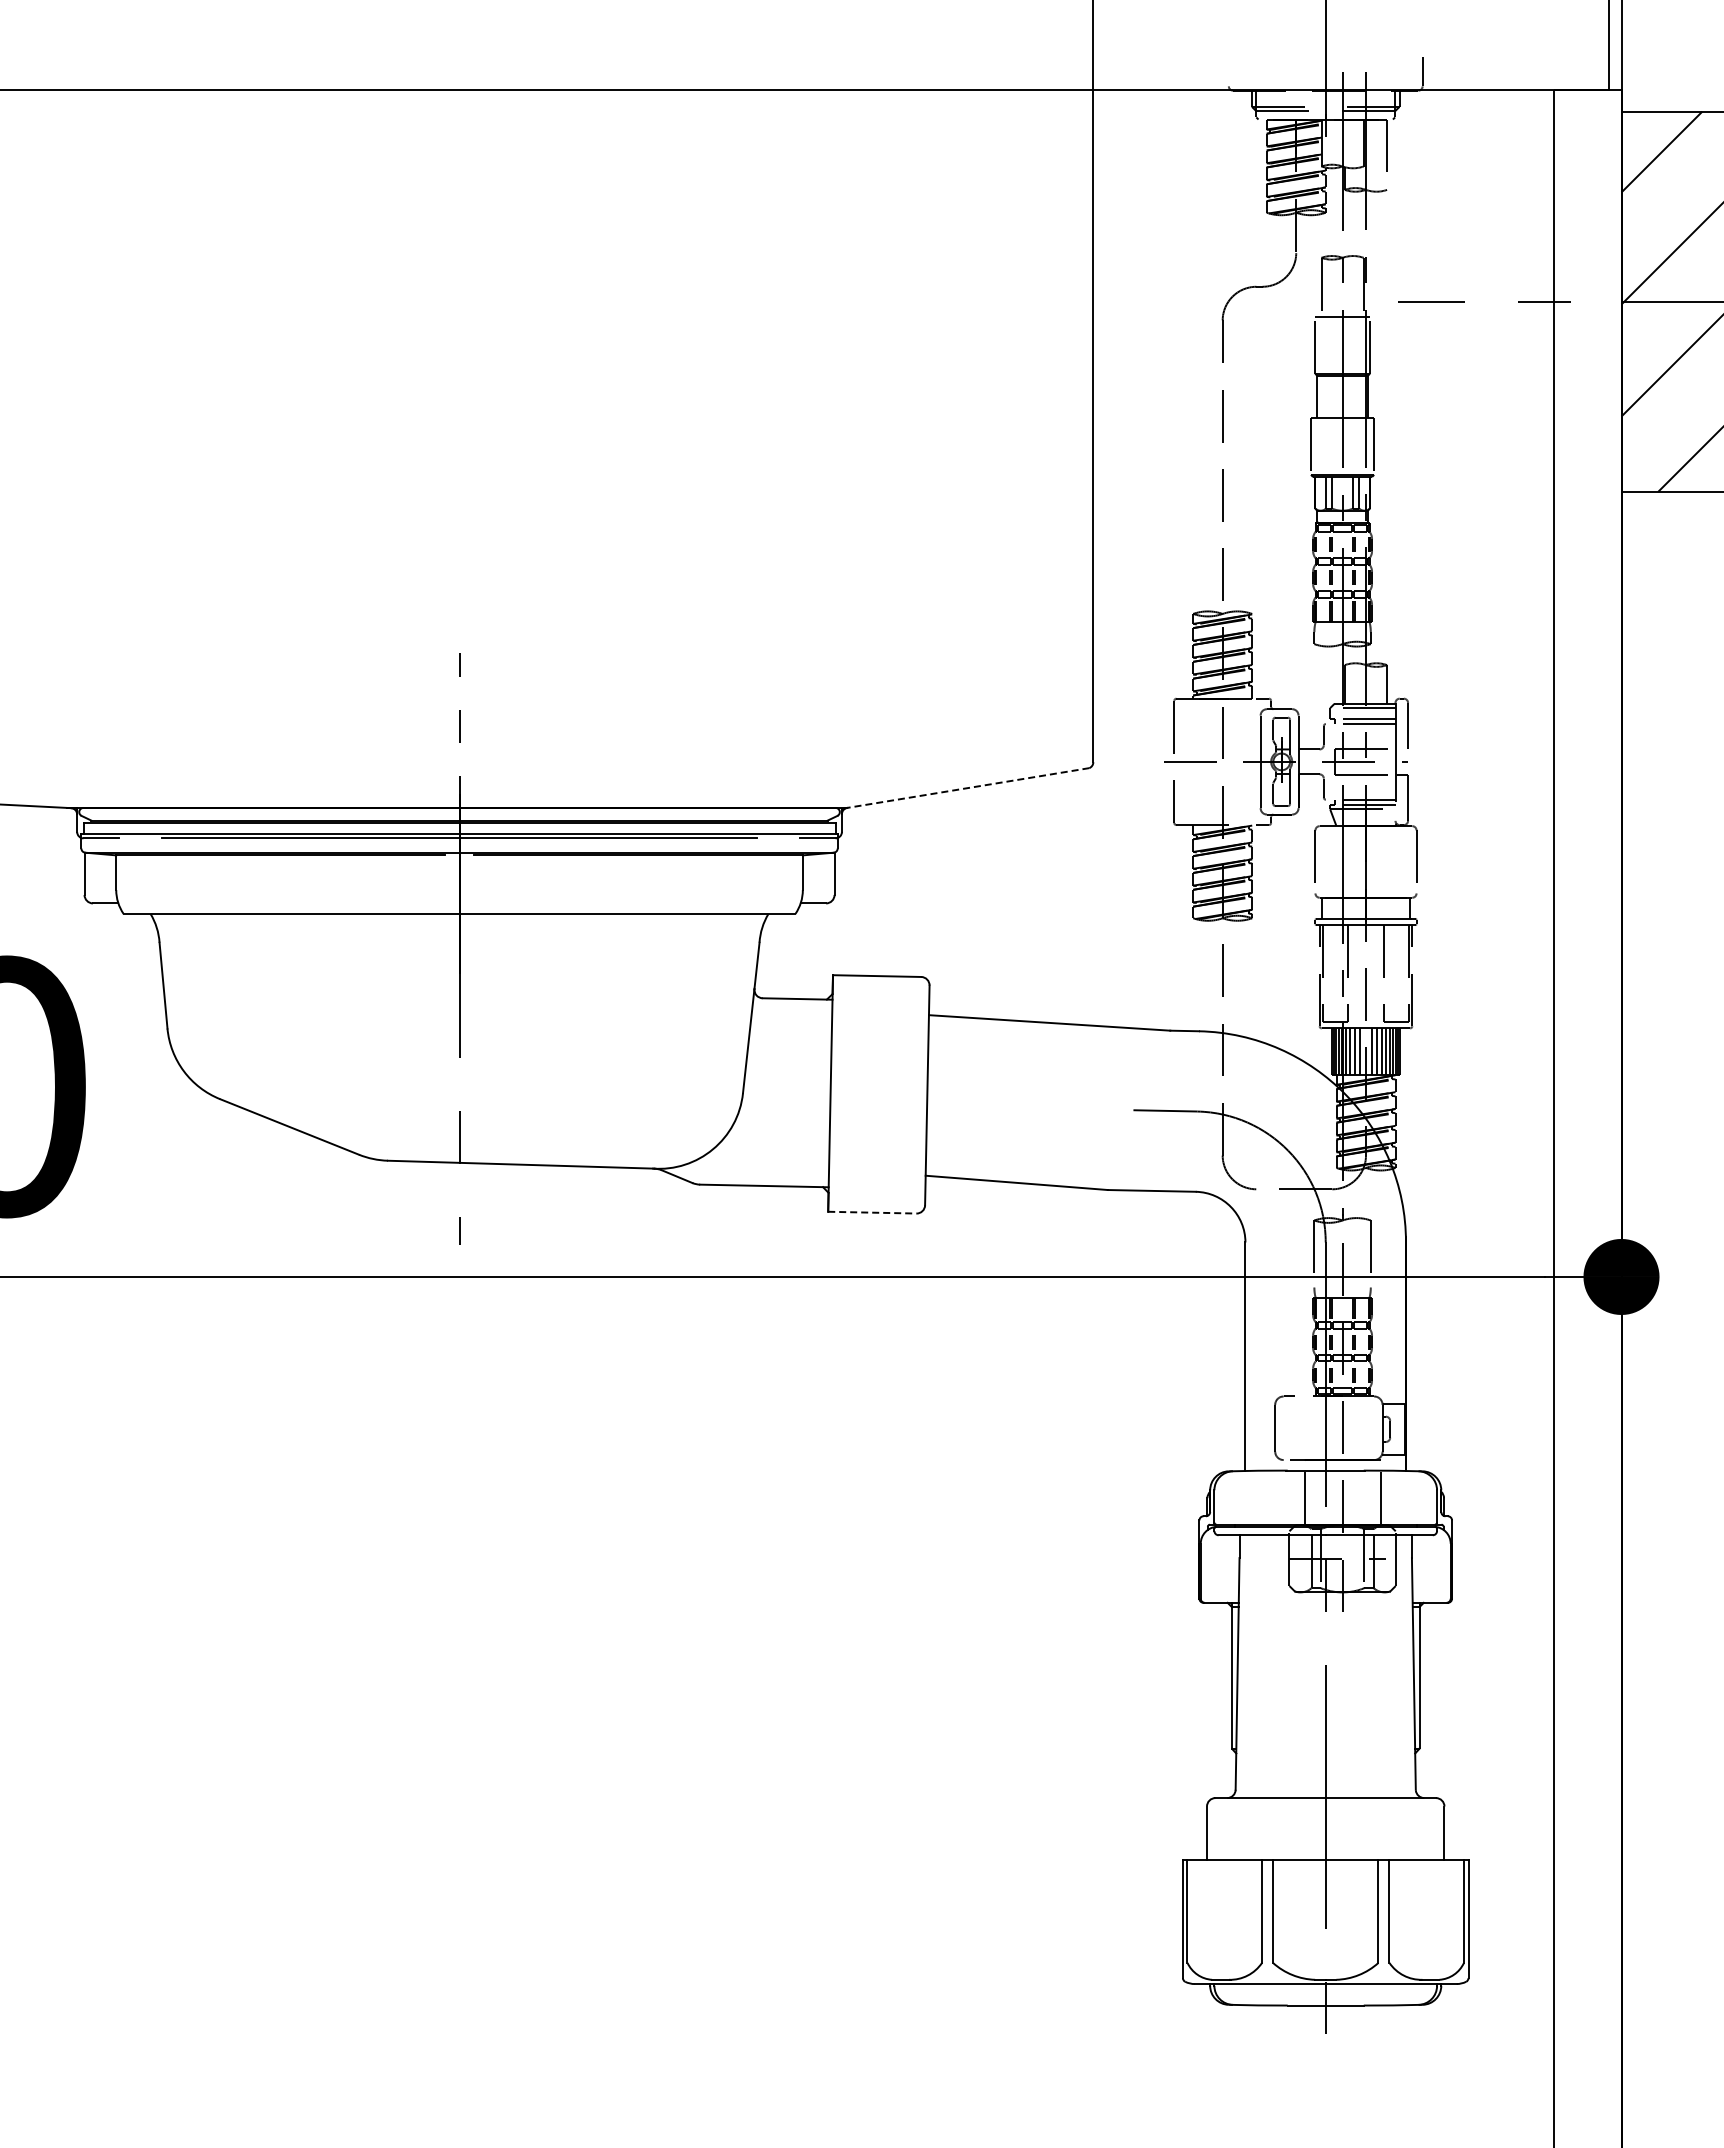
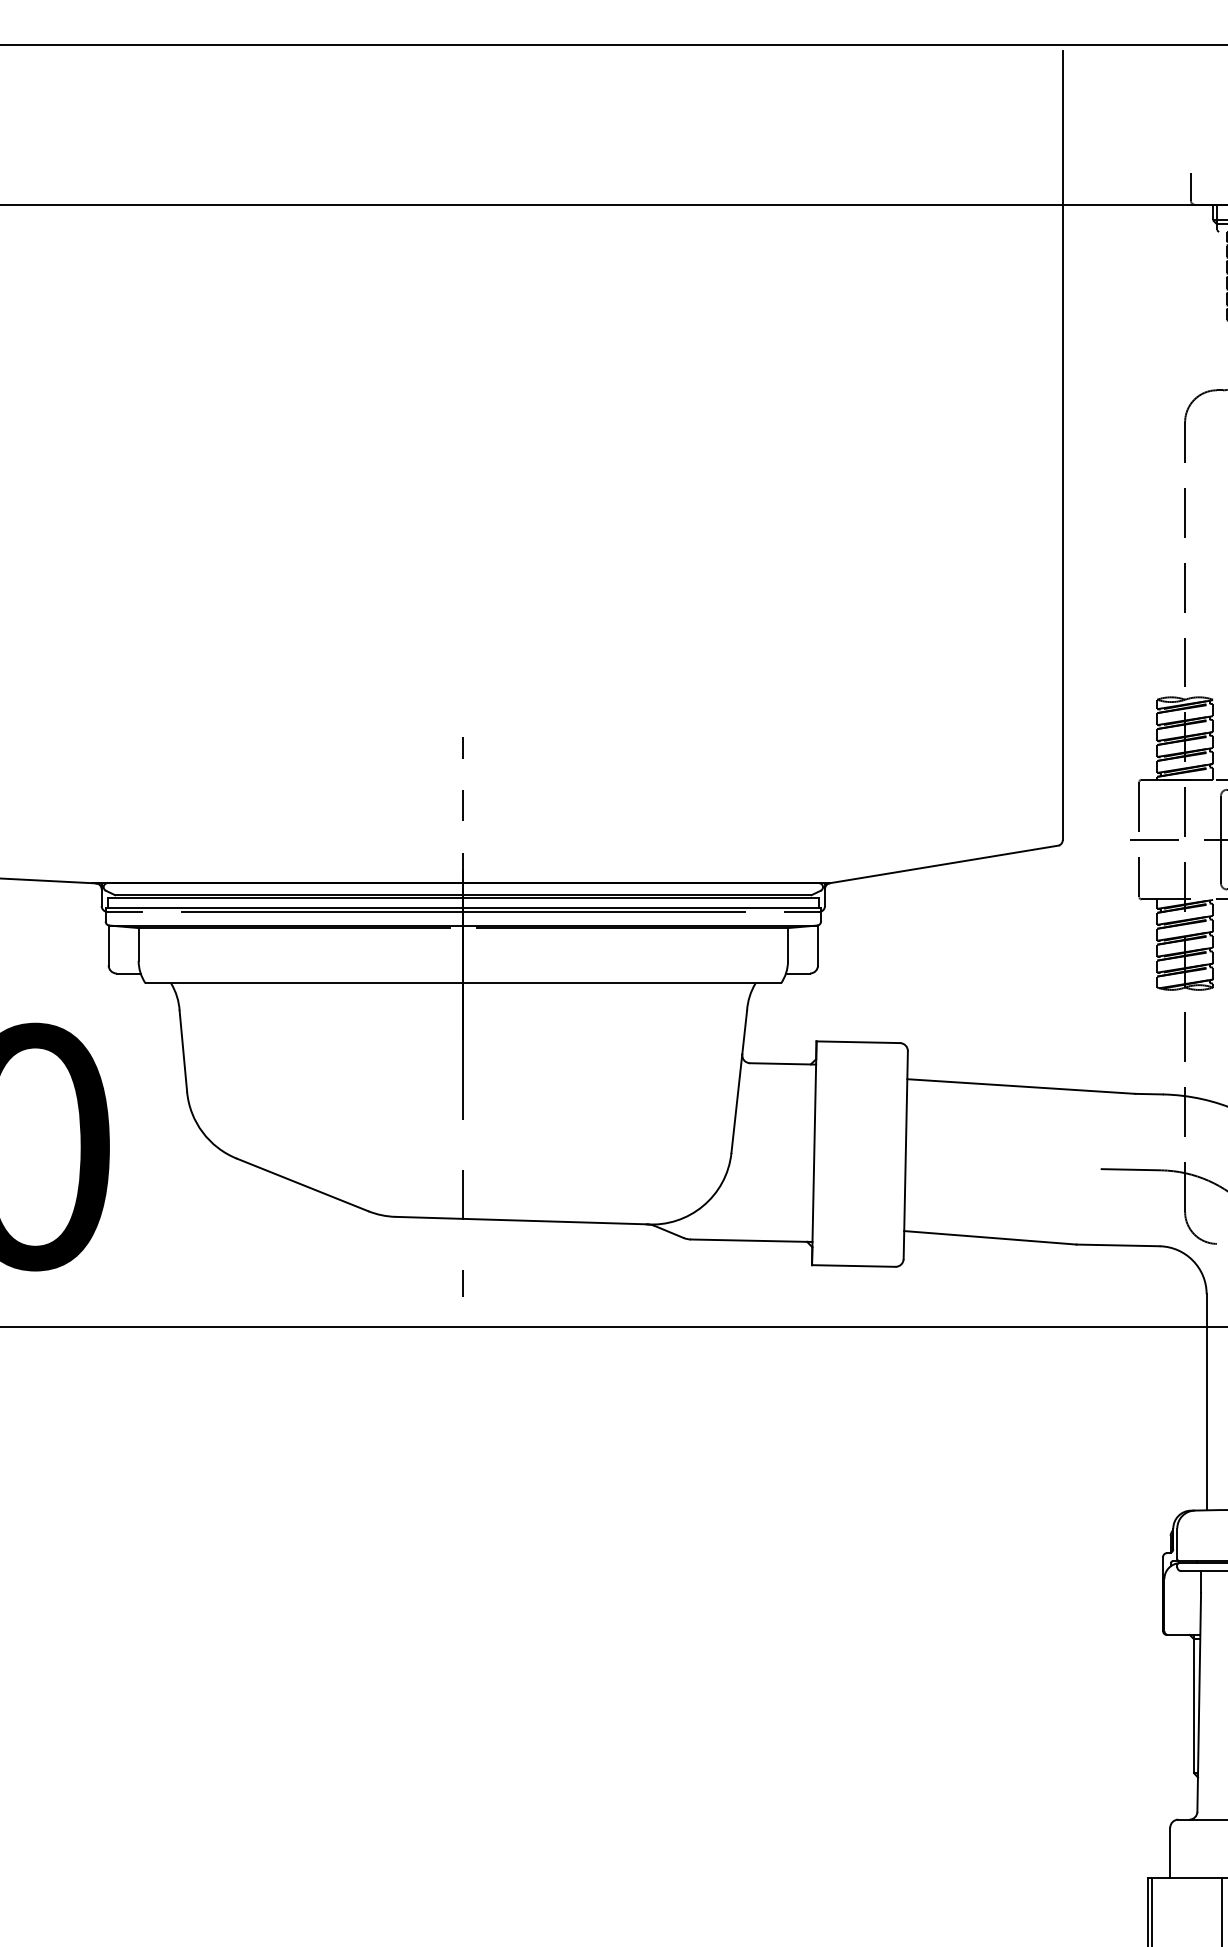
line: (1228, 71) -> (1190, 186), added
line: (968, 788) -> (944, 864), dashed -> solid
line: (872, 1212) -> (853, 1265), dashed -> solid

